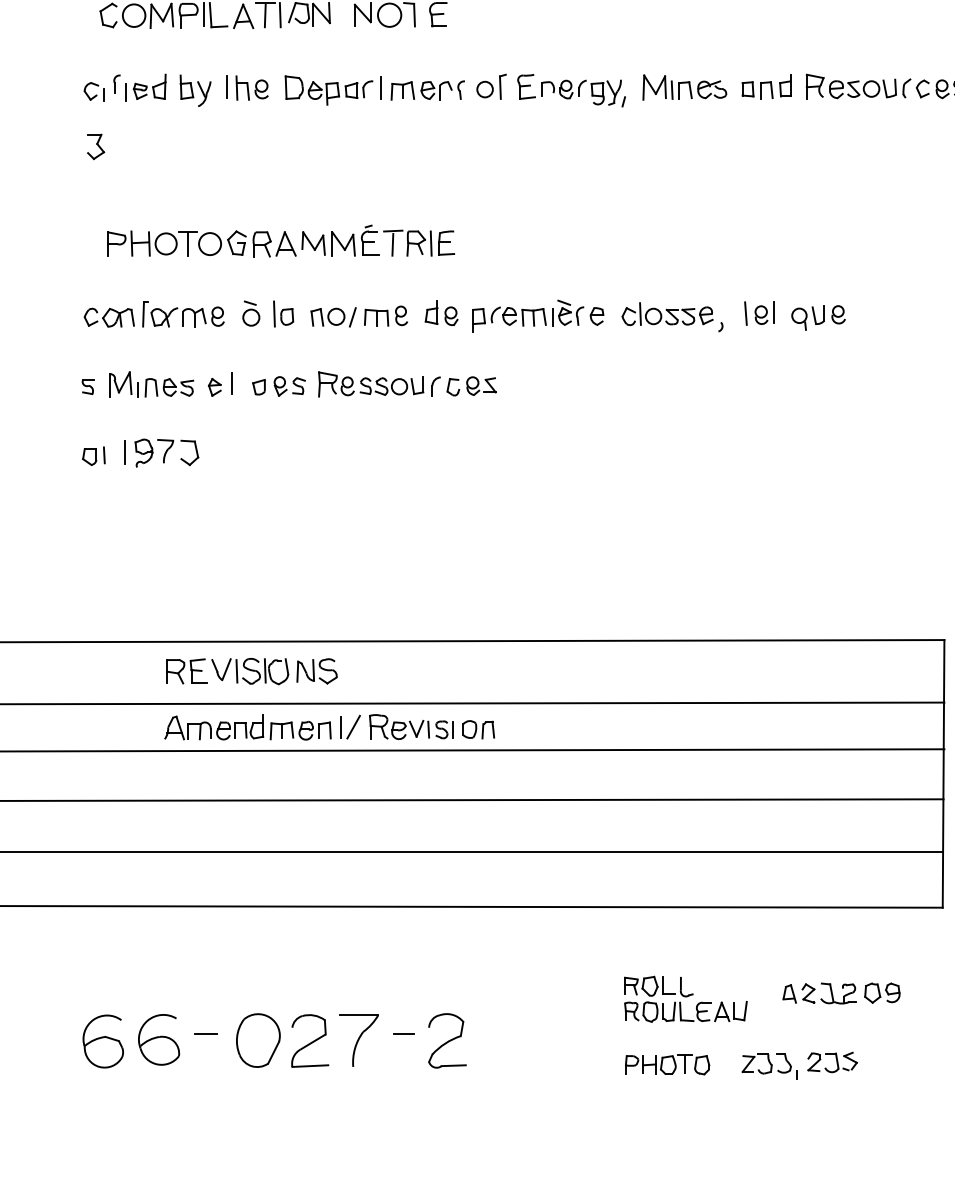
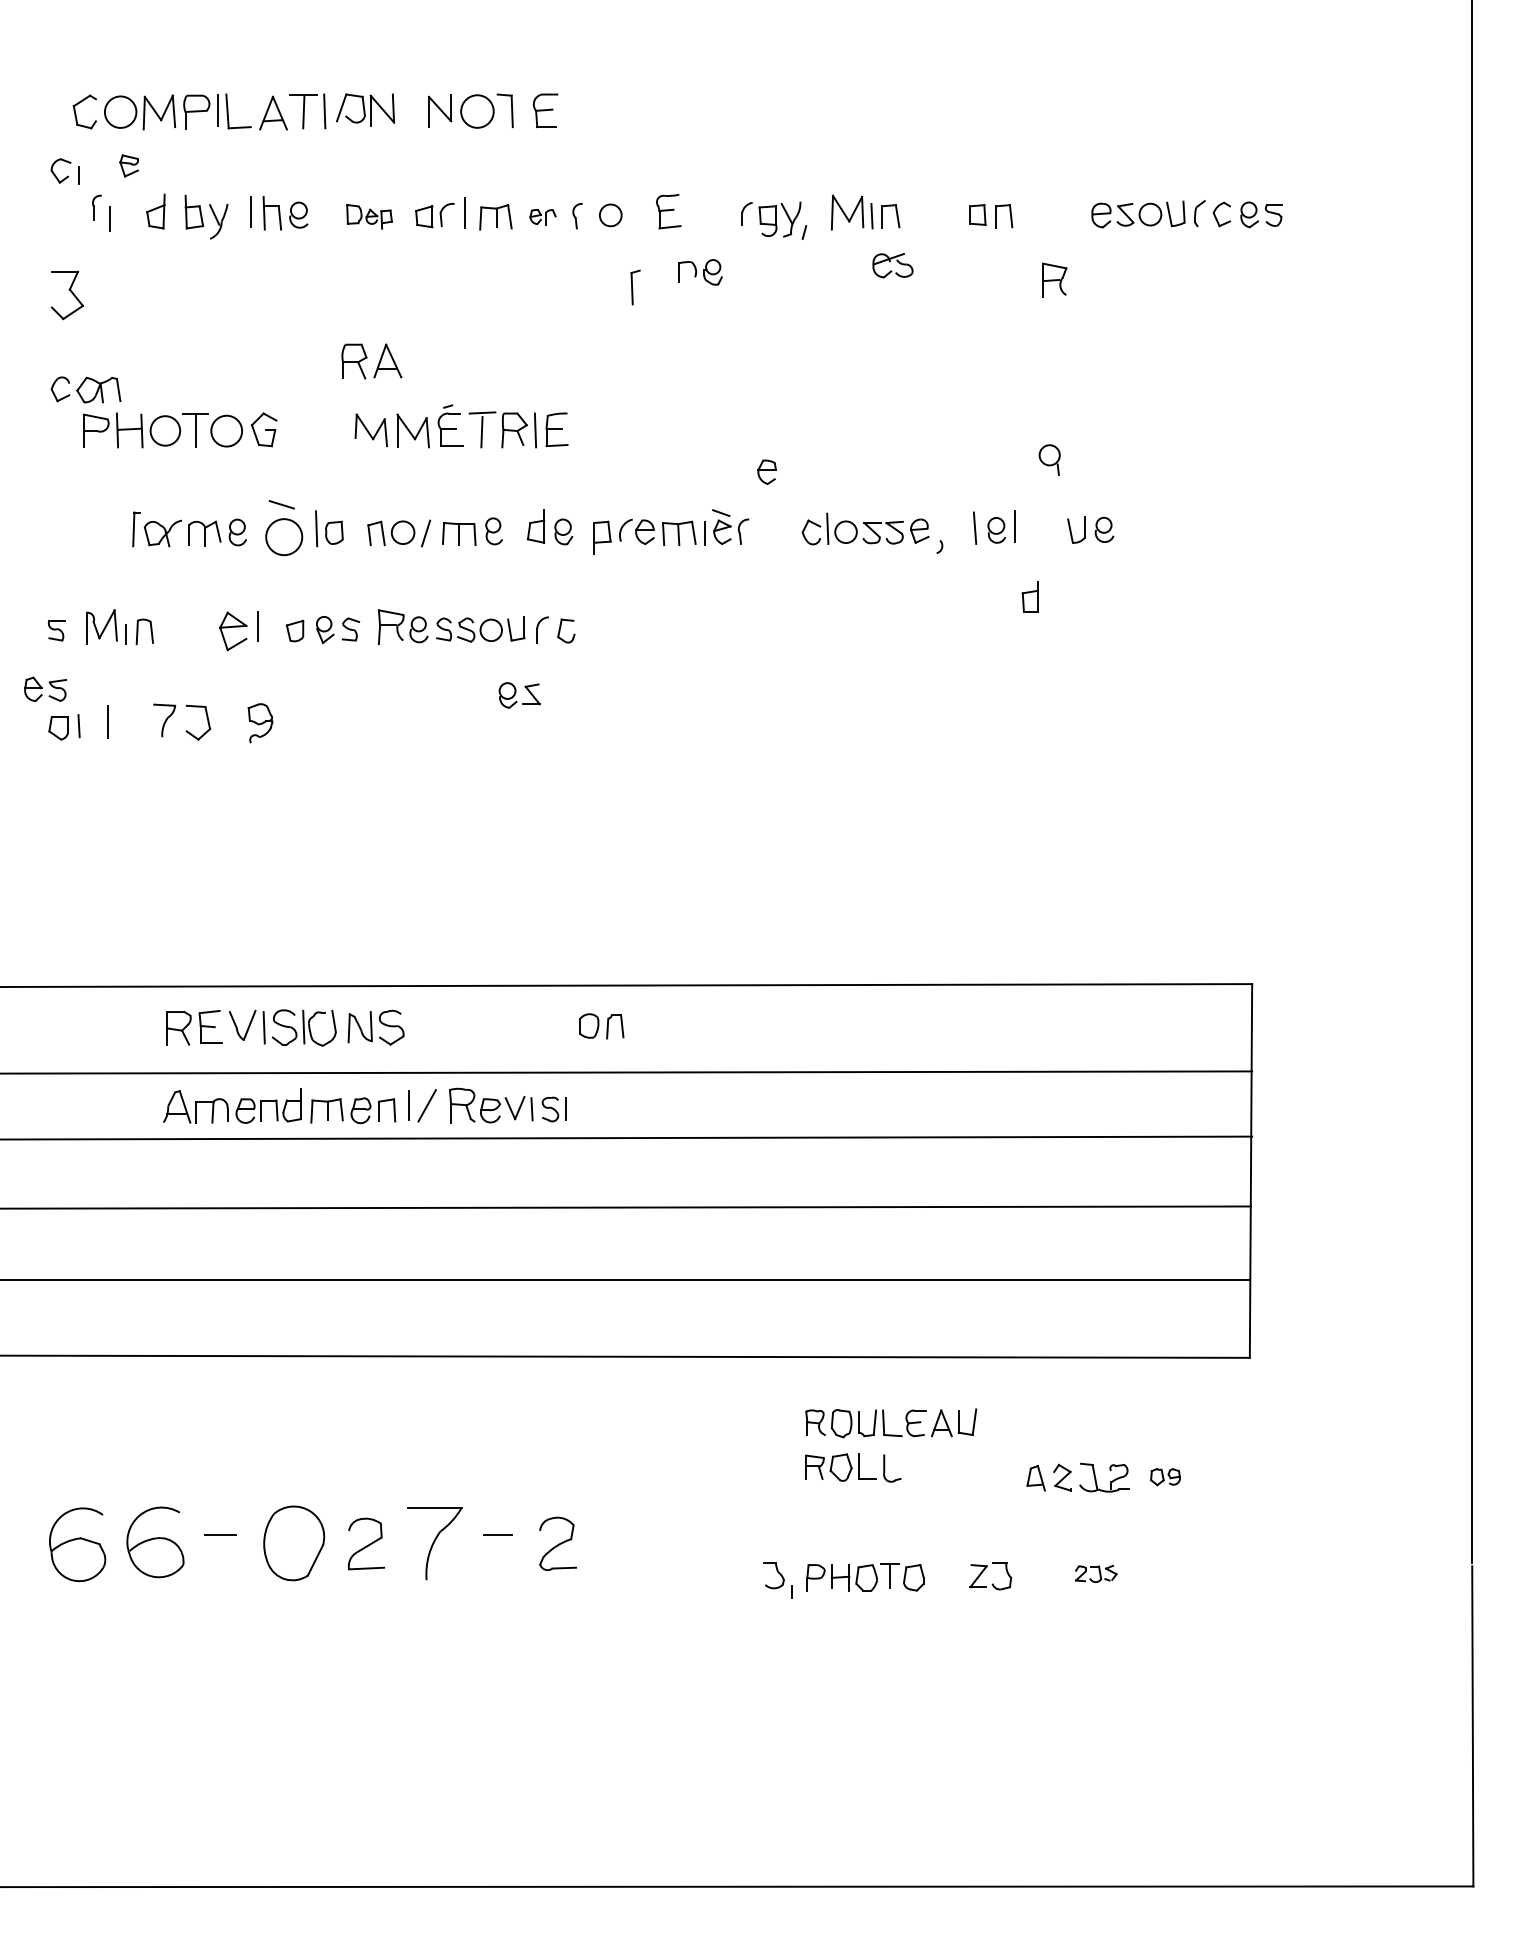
part: (784, 85) -> (1029, 596), moved
part: (502, 86) -> (635, 287), moved
part: (815, 86) -> (1054, 279), moved
part: (557, 89) -> (700, 272), moved
part: (711, 89) -> (892, 265), moved
part: (312, 90) -> (369, 216), size x0.6
part: (93, 91) -> (64, 171), moved
part: (139, 91) -> (128, 165), moved
part: (436, 91) -> (542, 217), size x0.6
part: (96, 146) -> (67, 295), size x1.4
part: (274, 244) -> (371, 361), moved
part: (251, 313) -> (284, 528), size x1.6
part: (596, 315) -> (766, 471), moved
part: (108, 317) -> (85, 389), moved
part: (799, 318) -> (1049, 459), moved
part: (178, 386) -> (45, 688), moved
part: (214, 386) -> (233, 630), size x1.6
part: (481, 386) -> (519, 695), moved
part: (144, 453) -> (260, 723), moved
part: (478, 729) -> (601, 1026), moved
part: (882, 992) -> (1165, 1476), size x0.6
part: (681, 1012) -> (884, 1423), moved
part: (310, 1040) -> (366, 1543), size x0.7
part: (446, 1040) -> (557, 1543), size x0.7
part: (832, 1062) -> (1096, 1573), size x0.6
part: (786, 1067) -> (777, 1580), moved

